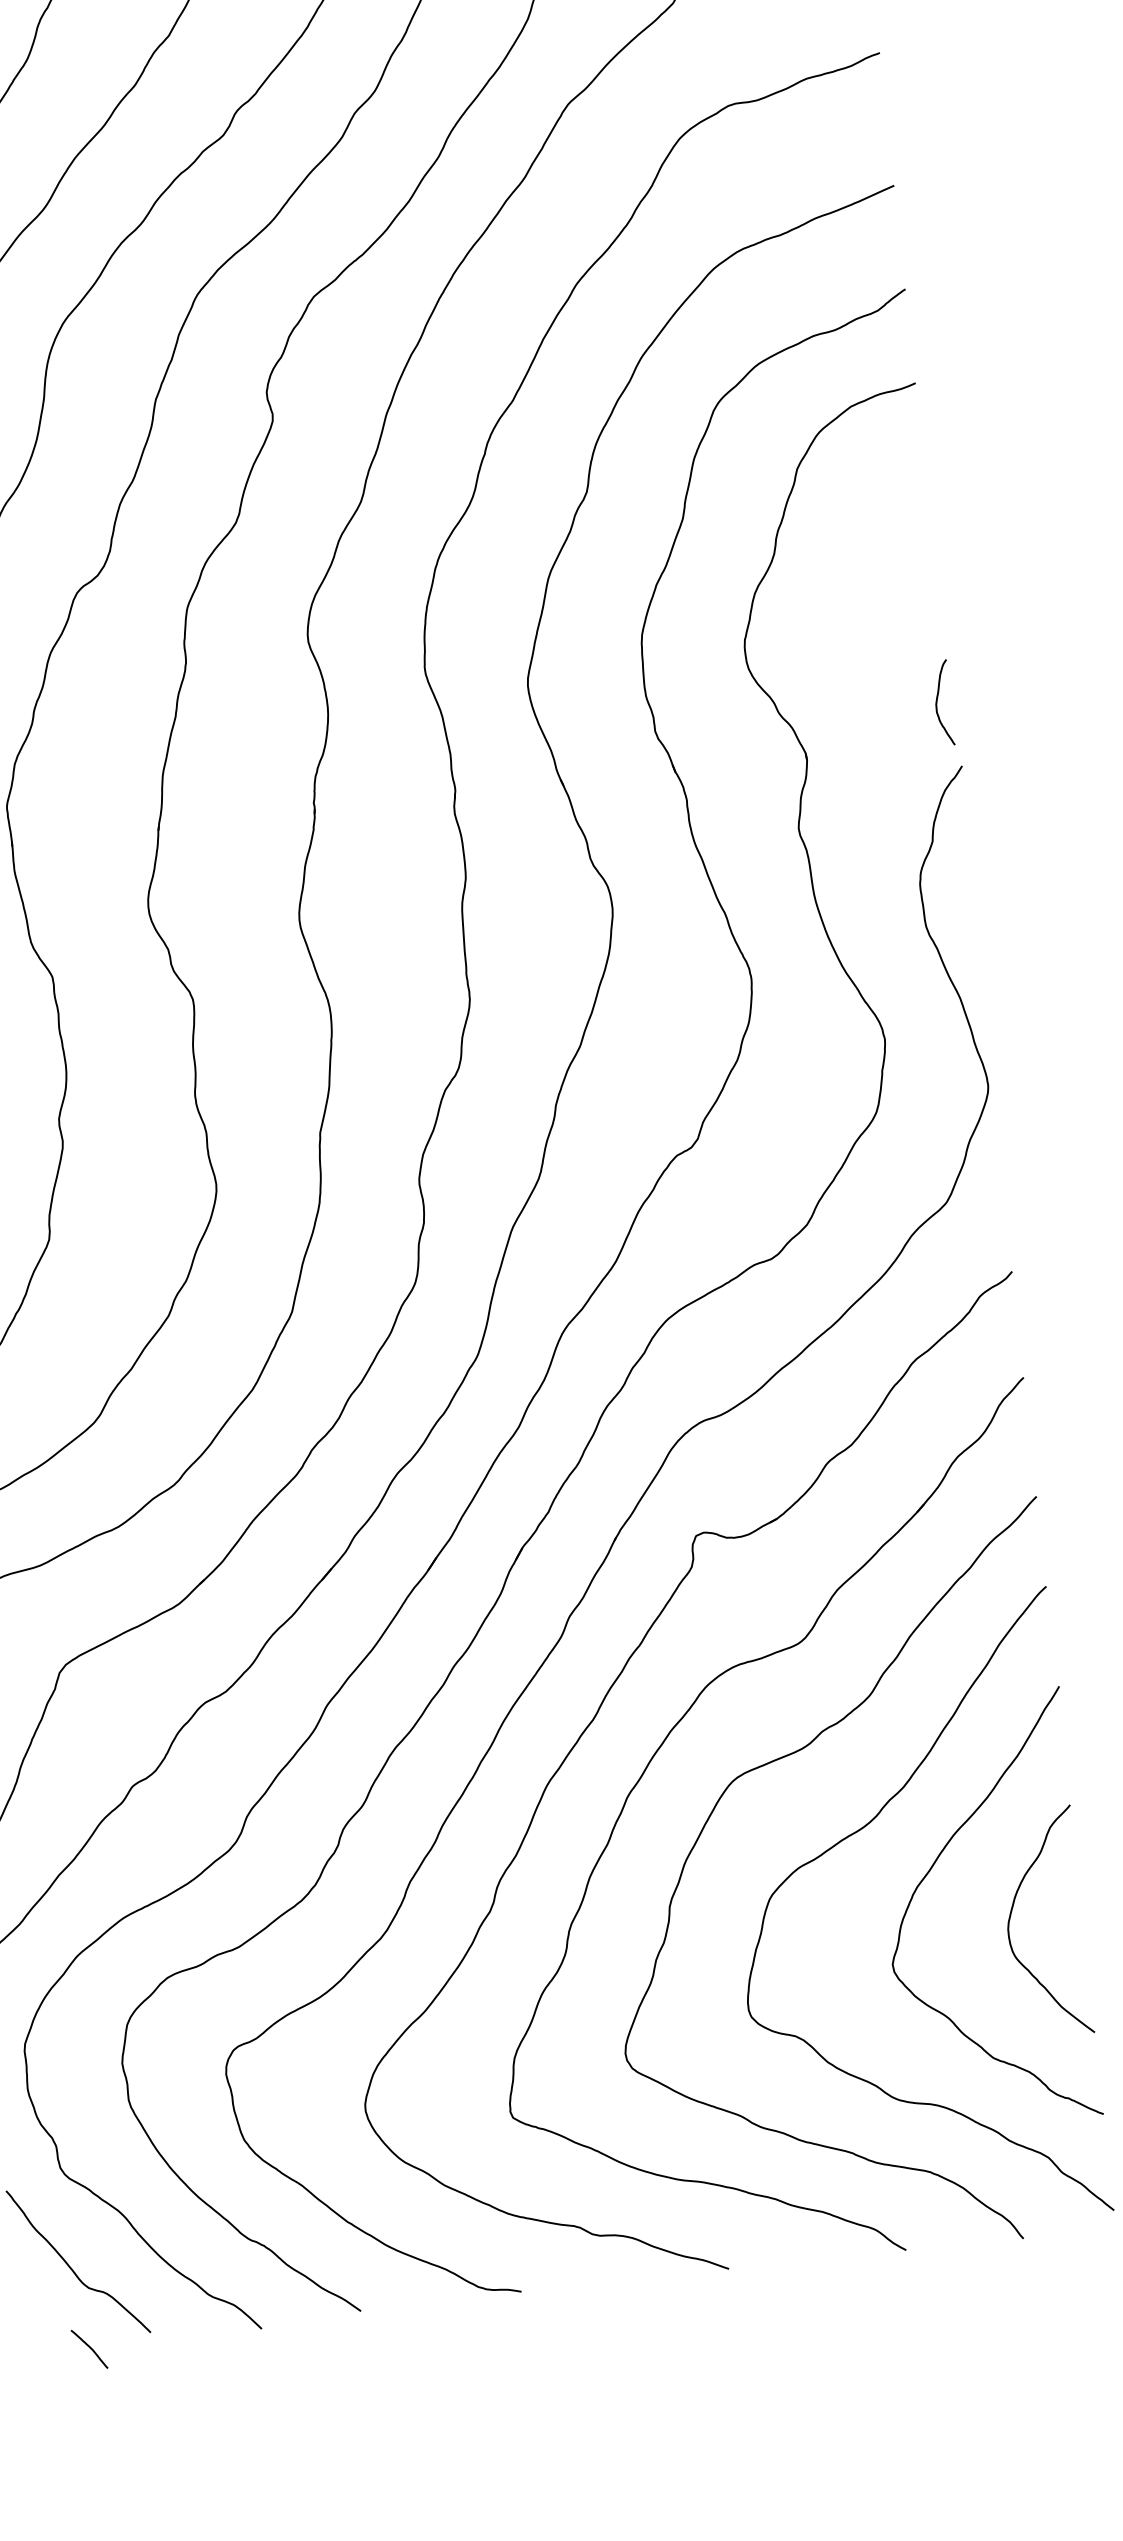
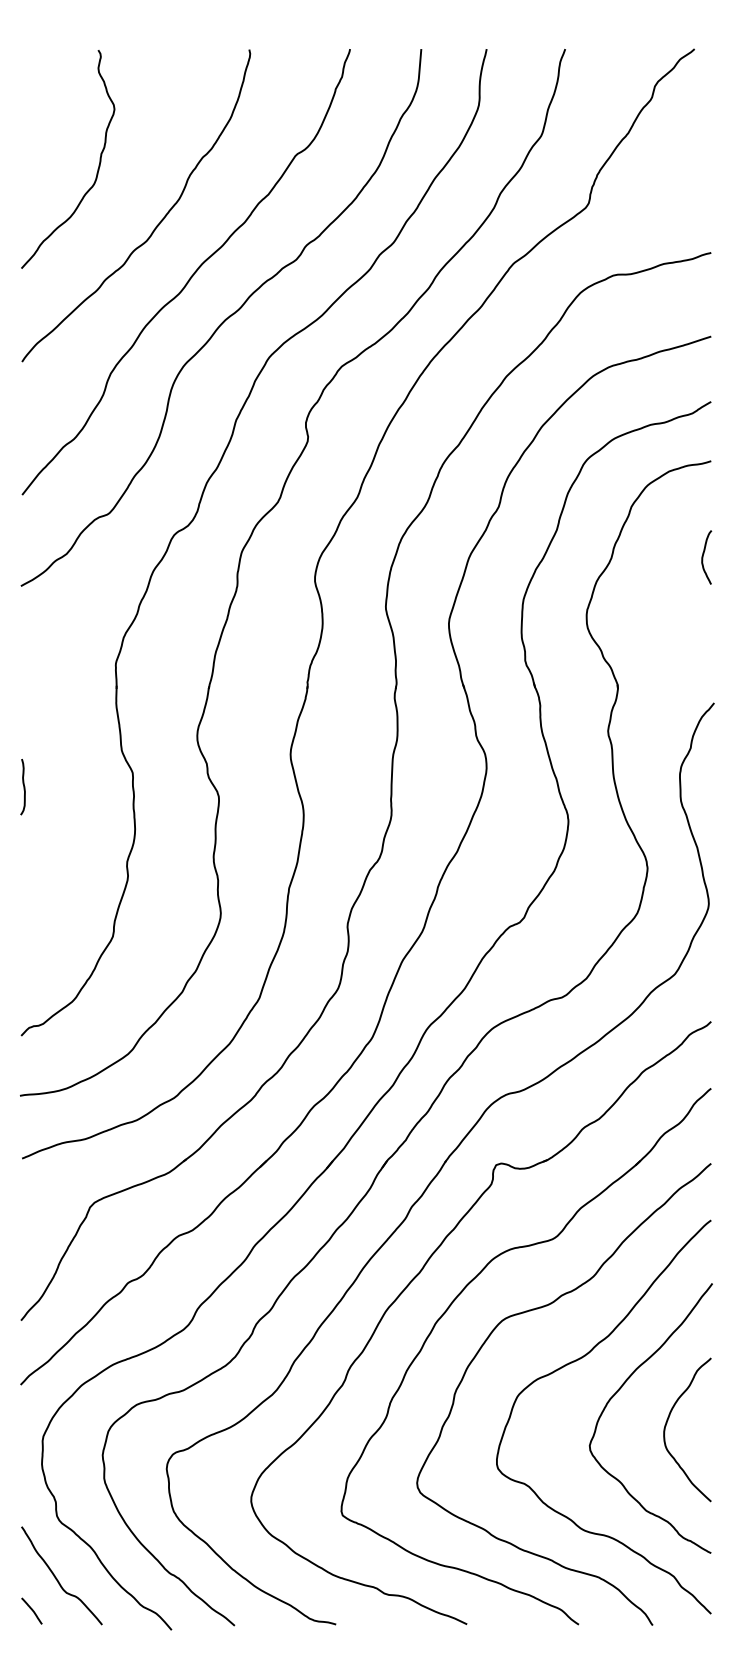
curve: (938, 703) -> (703, 557), moved
curve: (88, 2348) -> (31, 1610), moved

